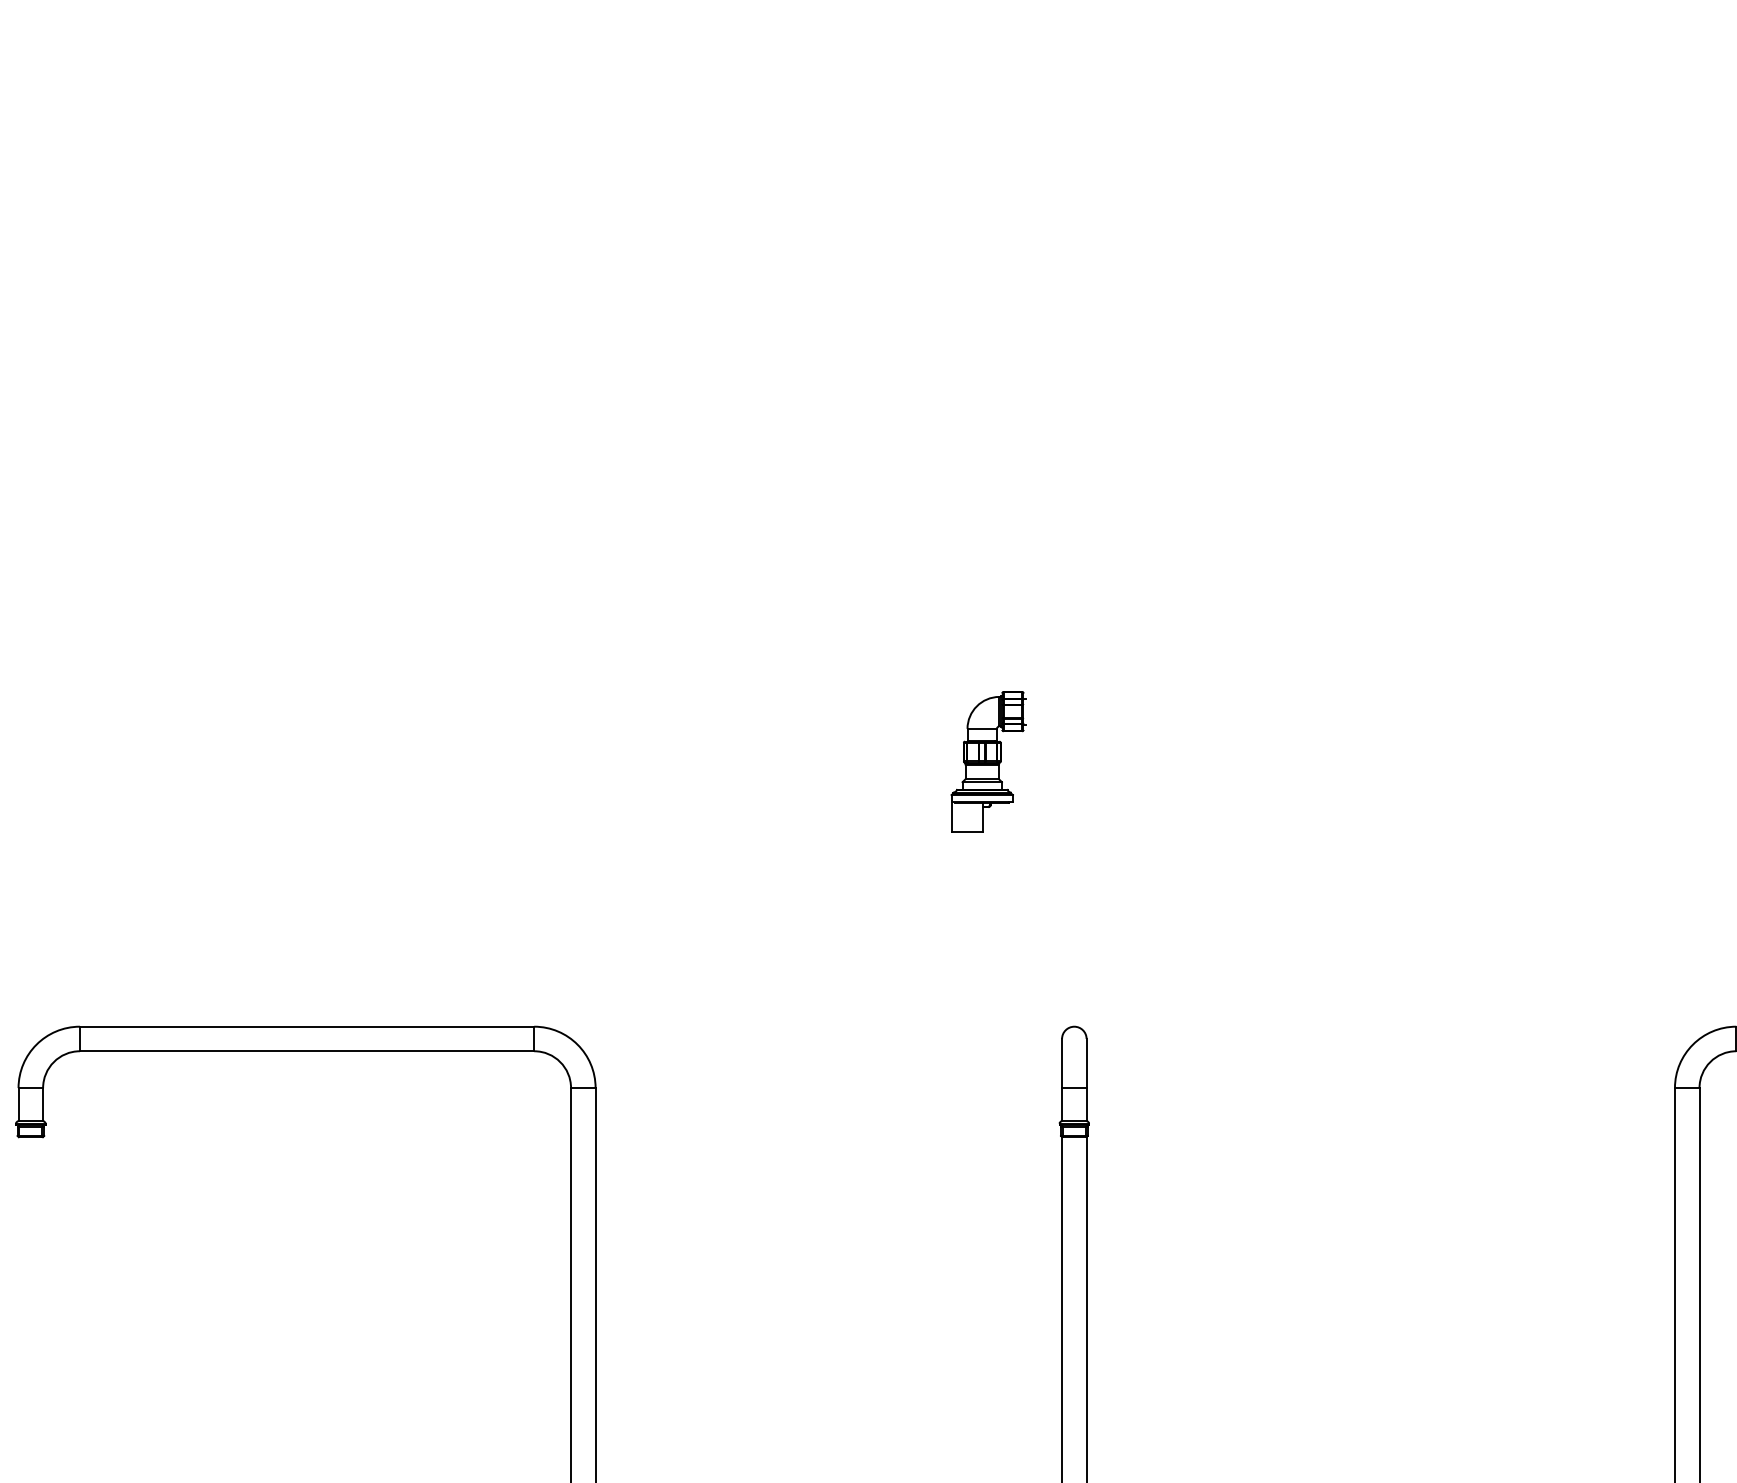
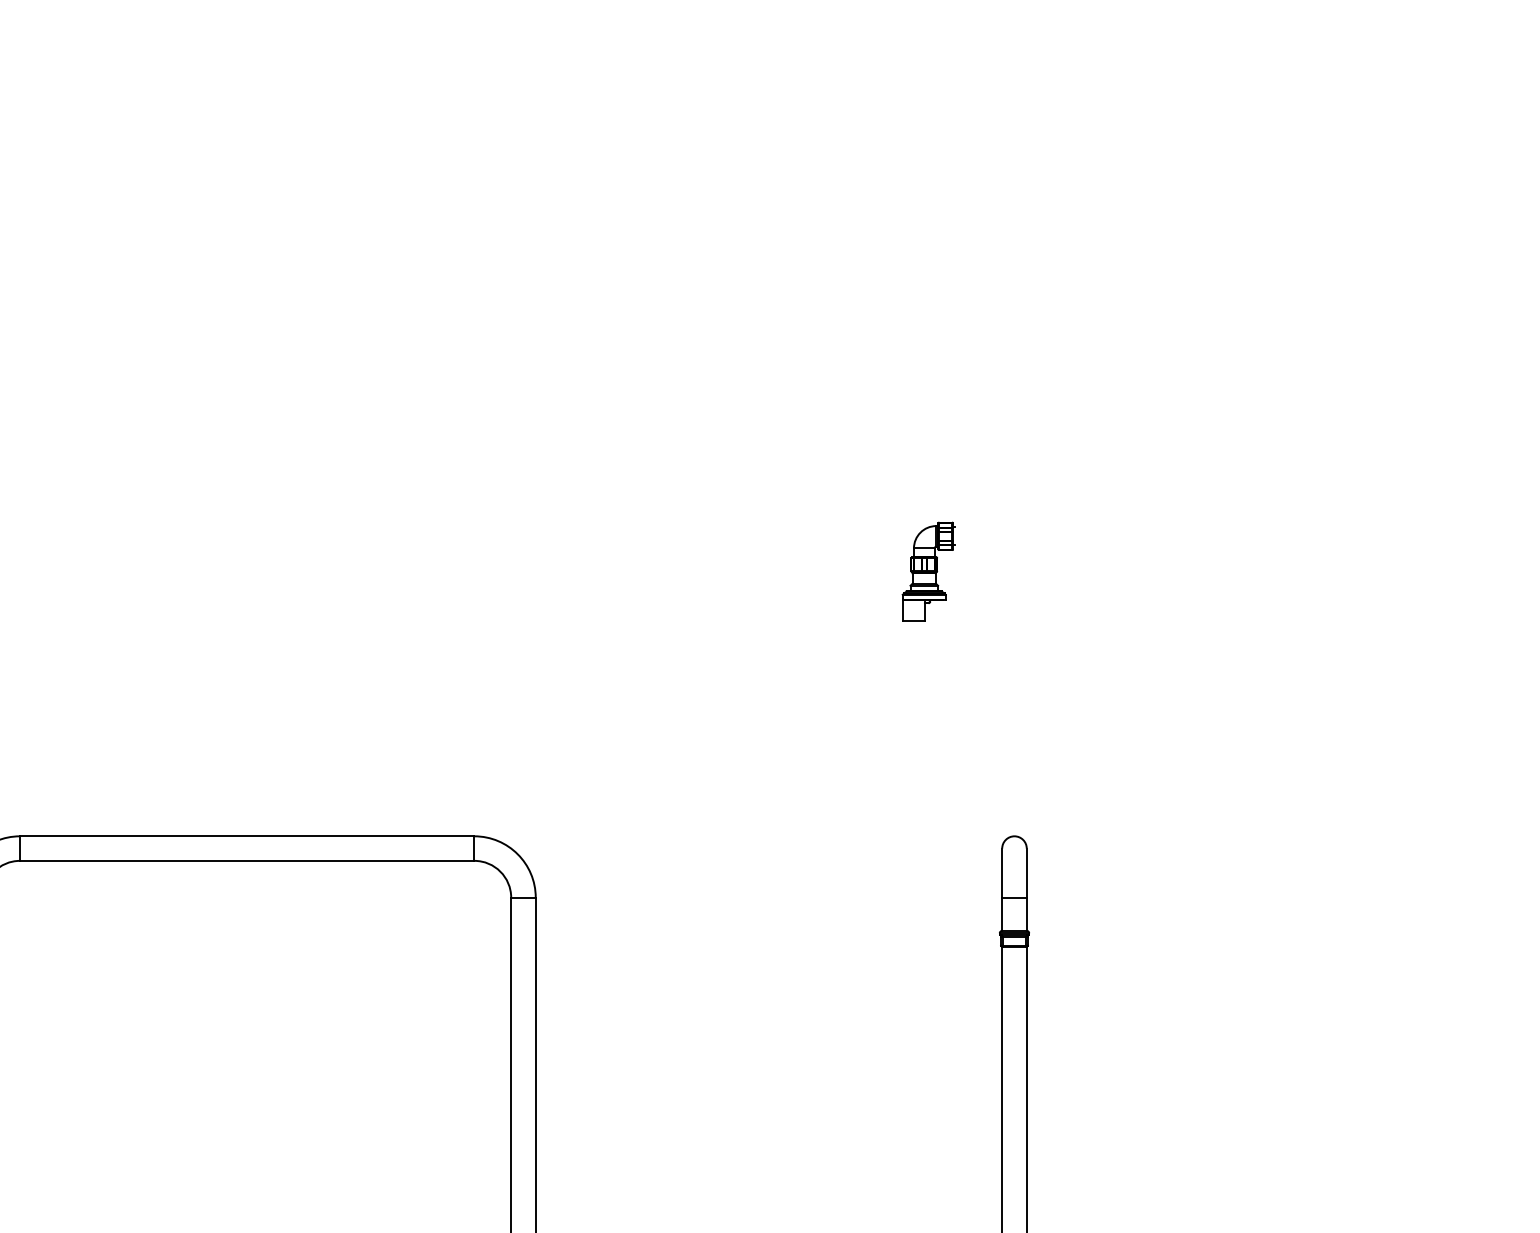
part: (988, 761) -> (928, 571), size x0.7

